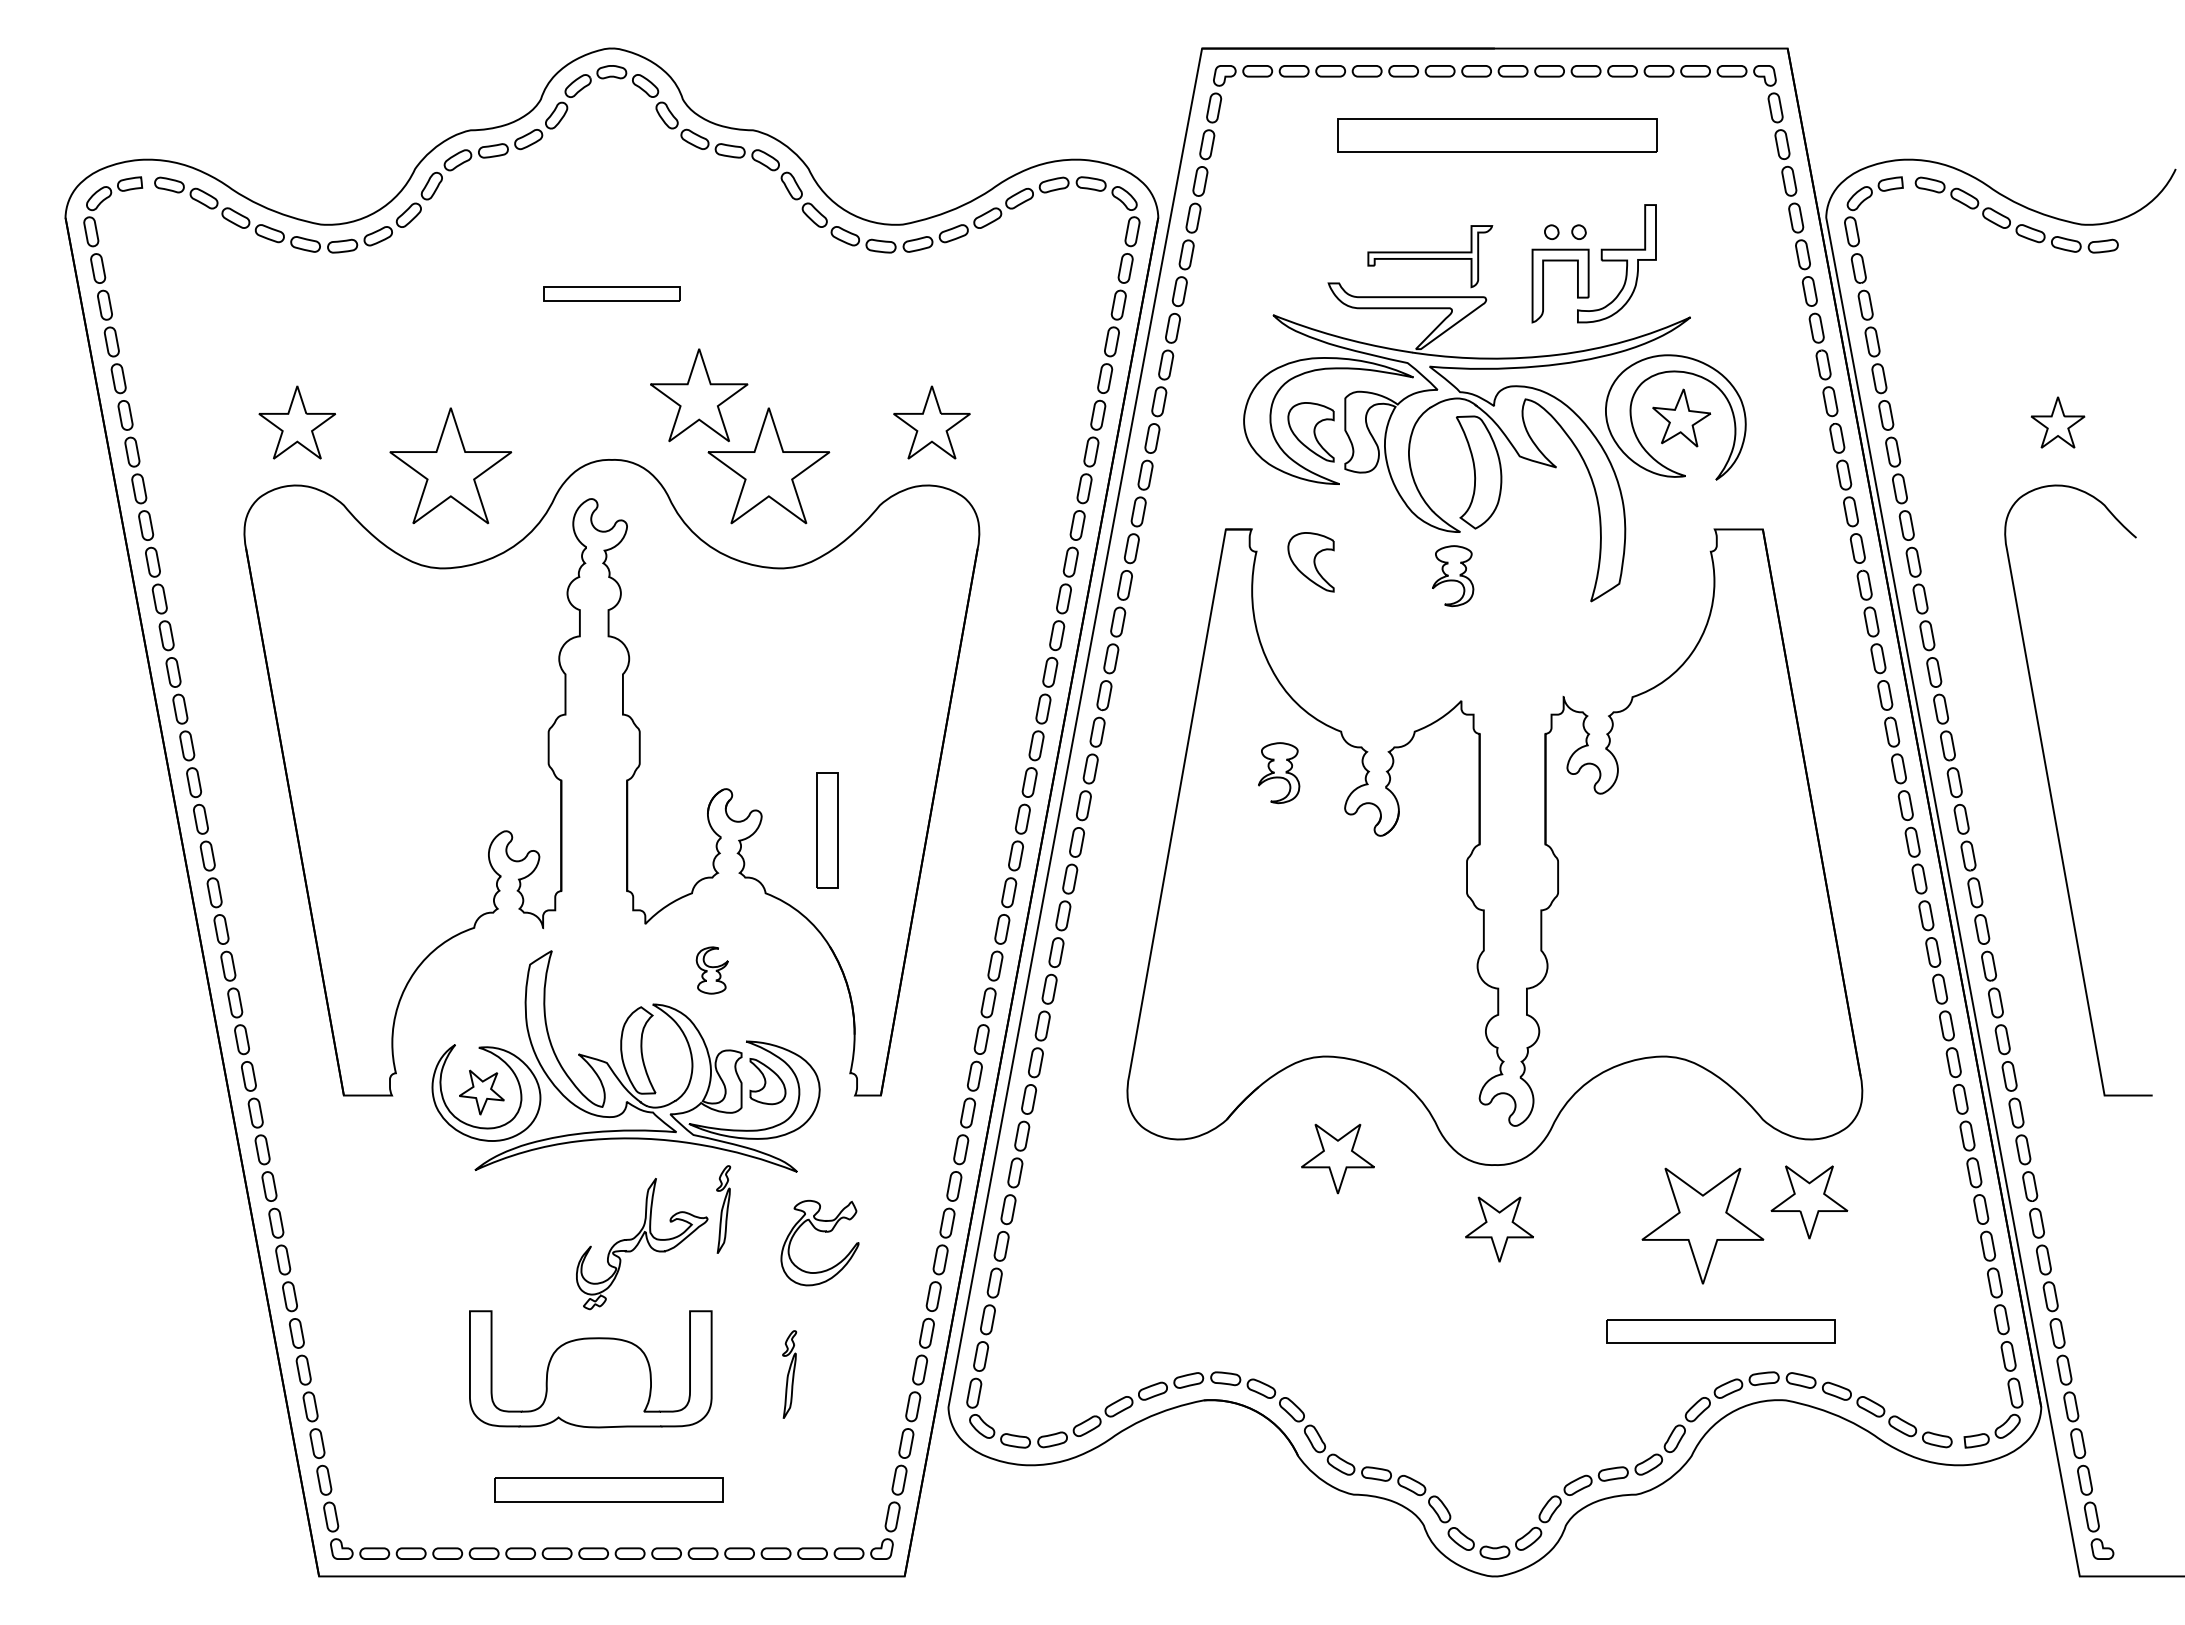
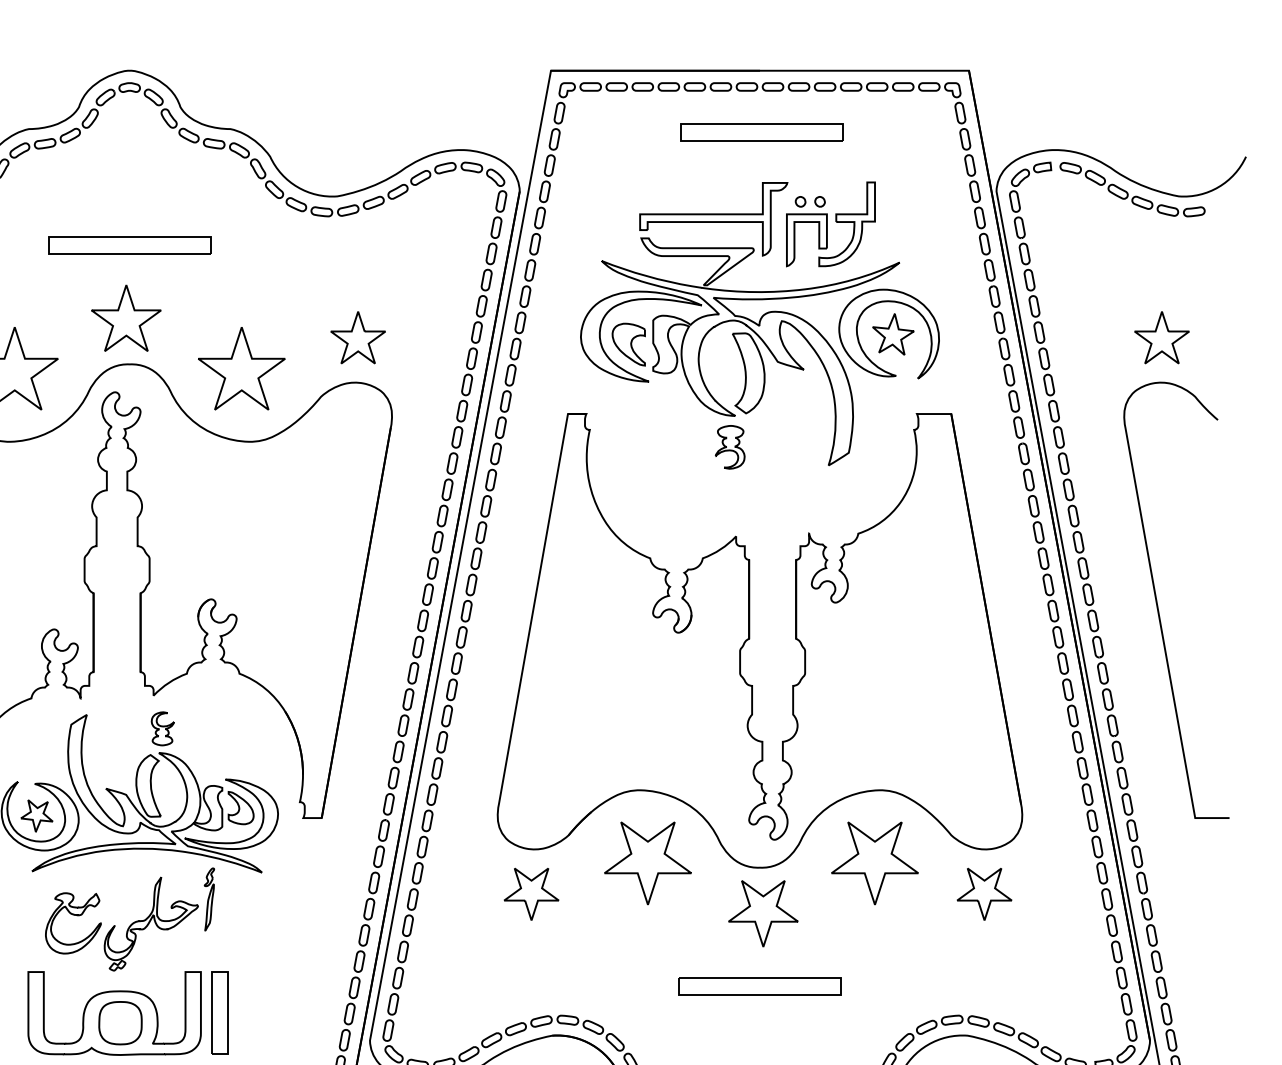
part: (1497, 134) -> (761, 132), size x0.71
part: (1430, 256) -> (714, 219), size x1.67
part: (611, 293) -> (129, 245), size x1.67
part: (699, 395) -> (126, 318), moved
part: (2057, 422) -> (1161, 337), size x1.43
part: (1310, 562) -> (628, 437), removed
part: (1279, 773) -> (606, 588), removed
part: (827, 830) -> (220, 1012), moved
part: (711, 970) -> (162, 728), moved
part: (1337, 1158) -> (647, 863), size x1.67
part: (1174, 1202) -> (531, 894), added
part: (1702, 1225) -> (874, 863), moved
part: (1499, 1229) -> (763, 913), size x1.43
part: (822, 1232) -> (75, 915), moved
part: (1720, 1331) -> (759, 986), moved
part: (789, 1374) -> (256, 1017), removed
part: (598, 1382) -> (120, 1022), added

